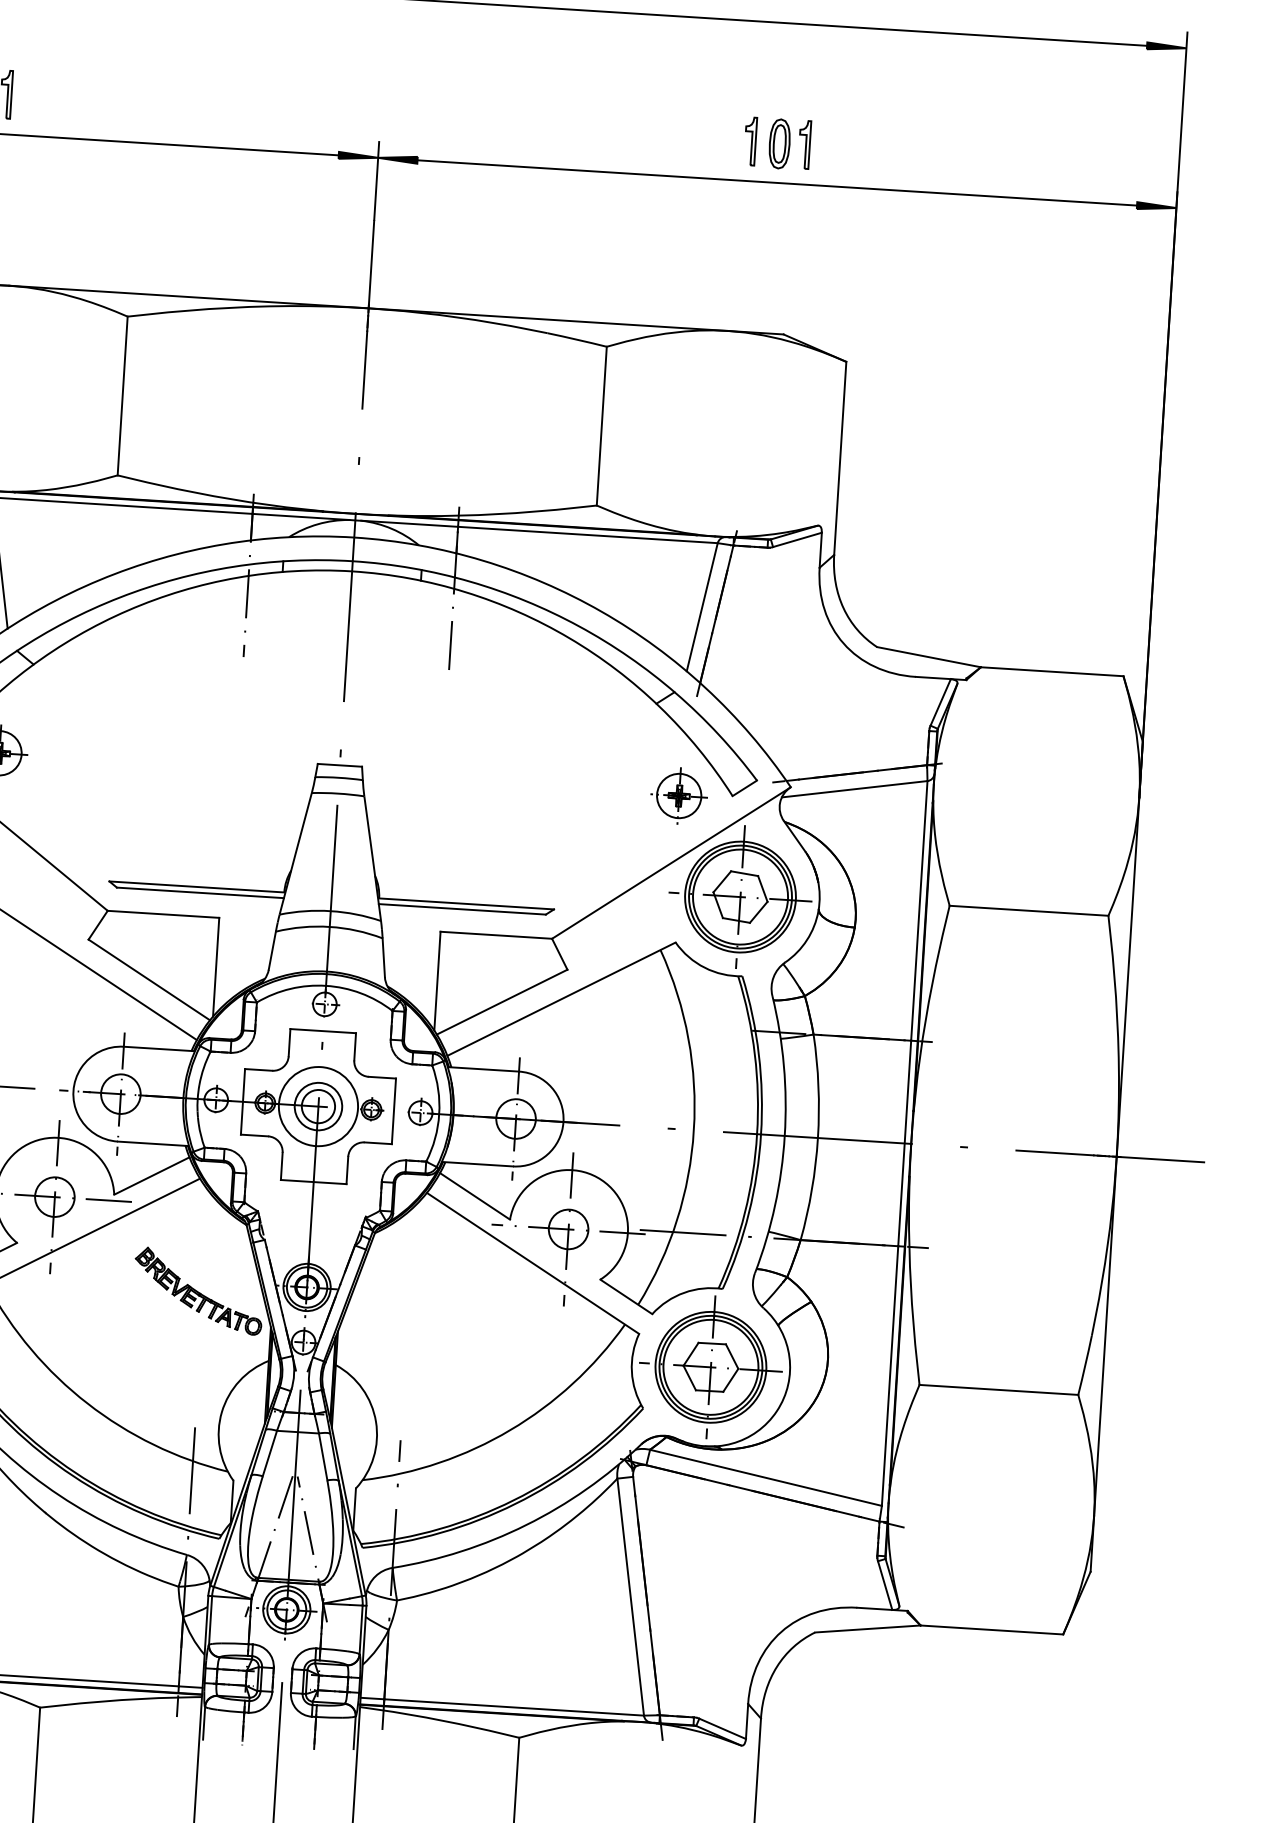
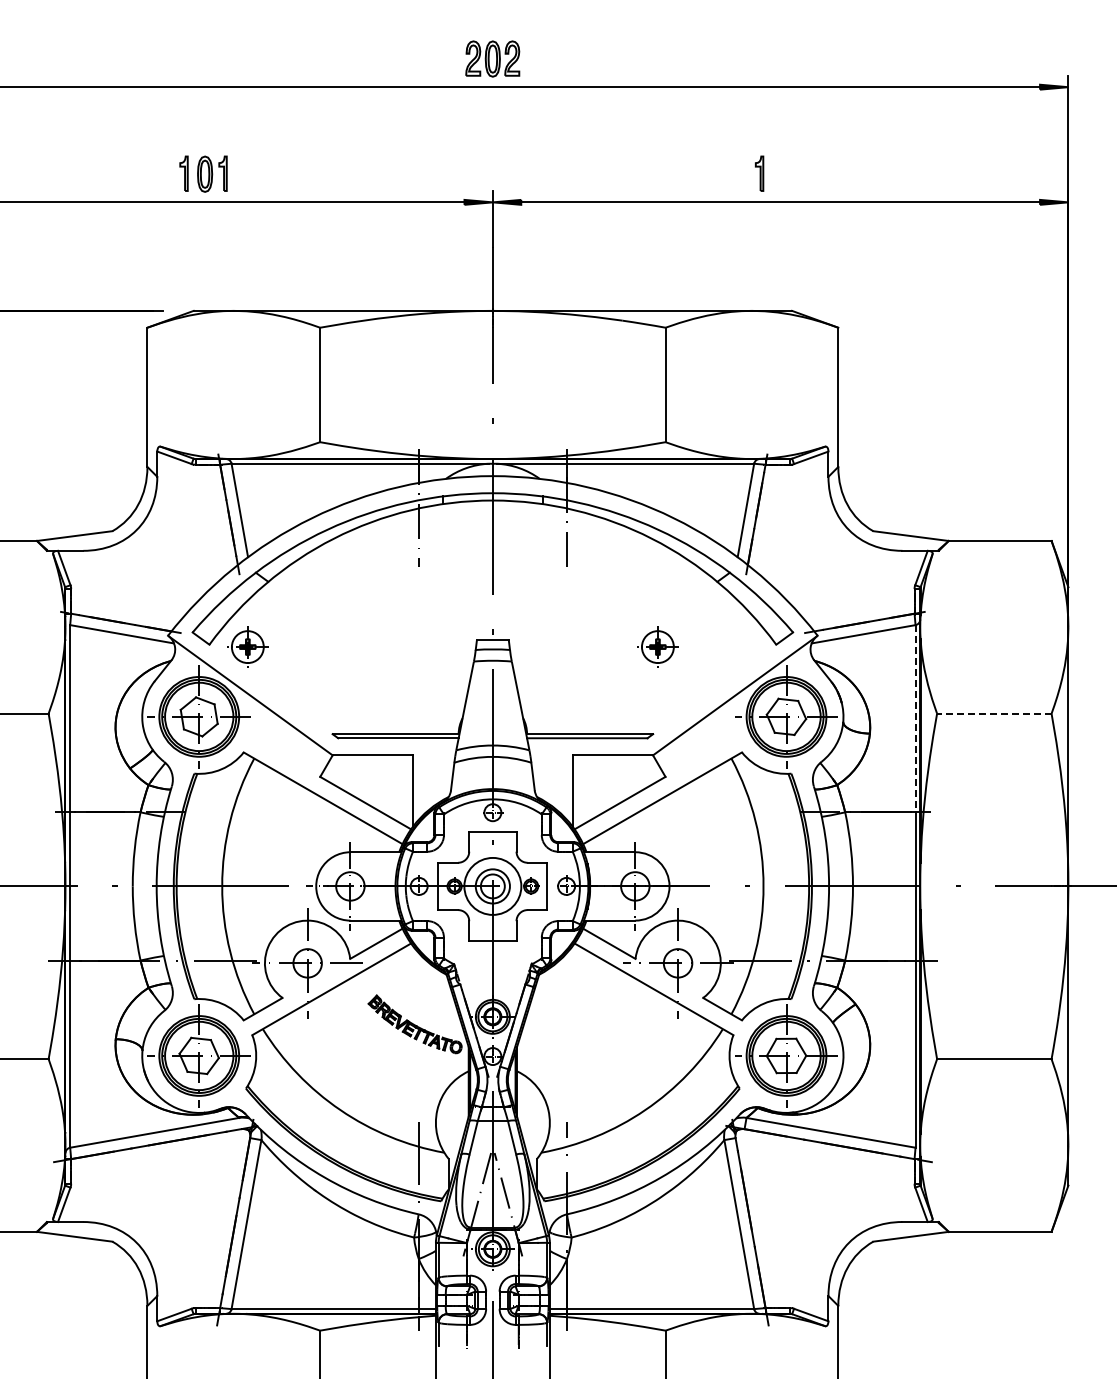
part: (789, 143) -> (787, 173), removed
part: (678, 795) -> (657, 646), moved
line: (919, 910) -> (915, 718), solid -> dashed
line: (1027, 910) -> (993, 713), solid -> dashed

